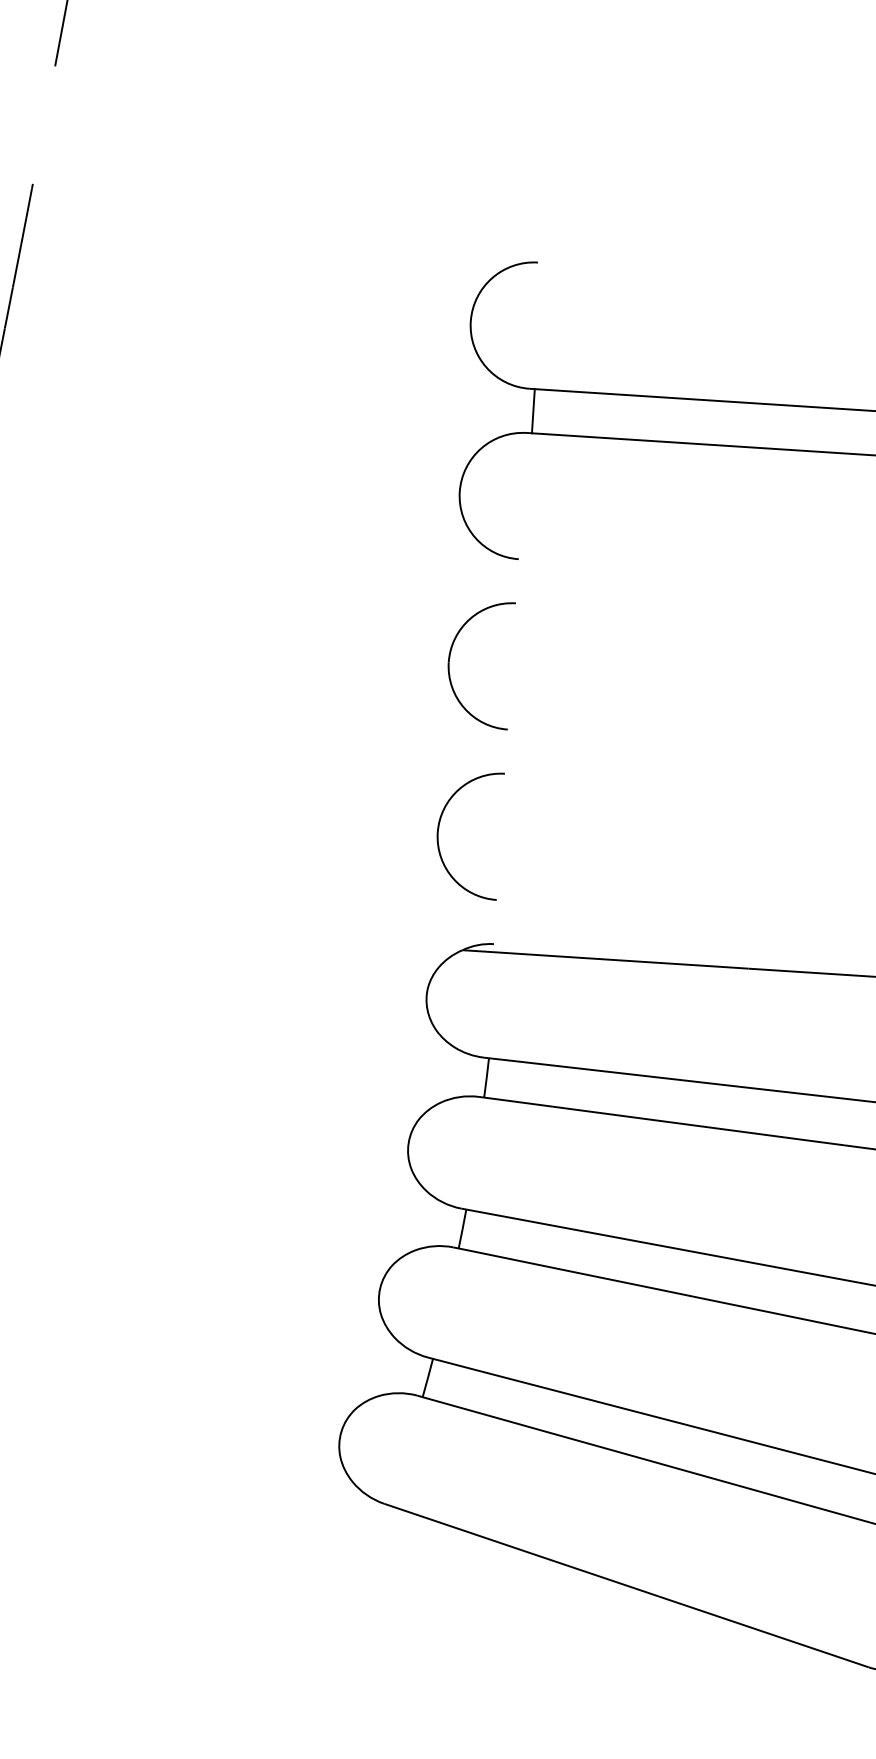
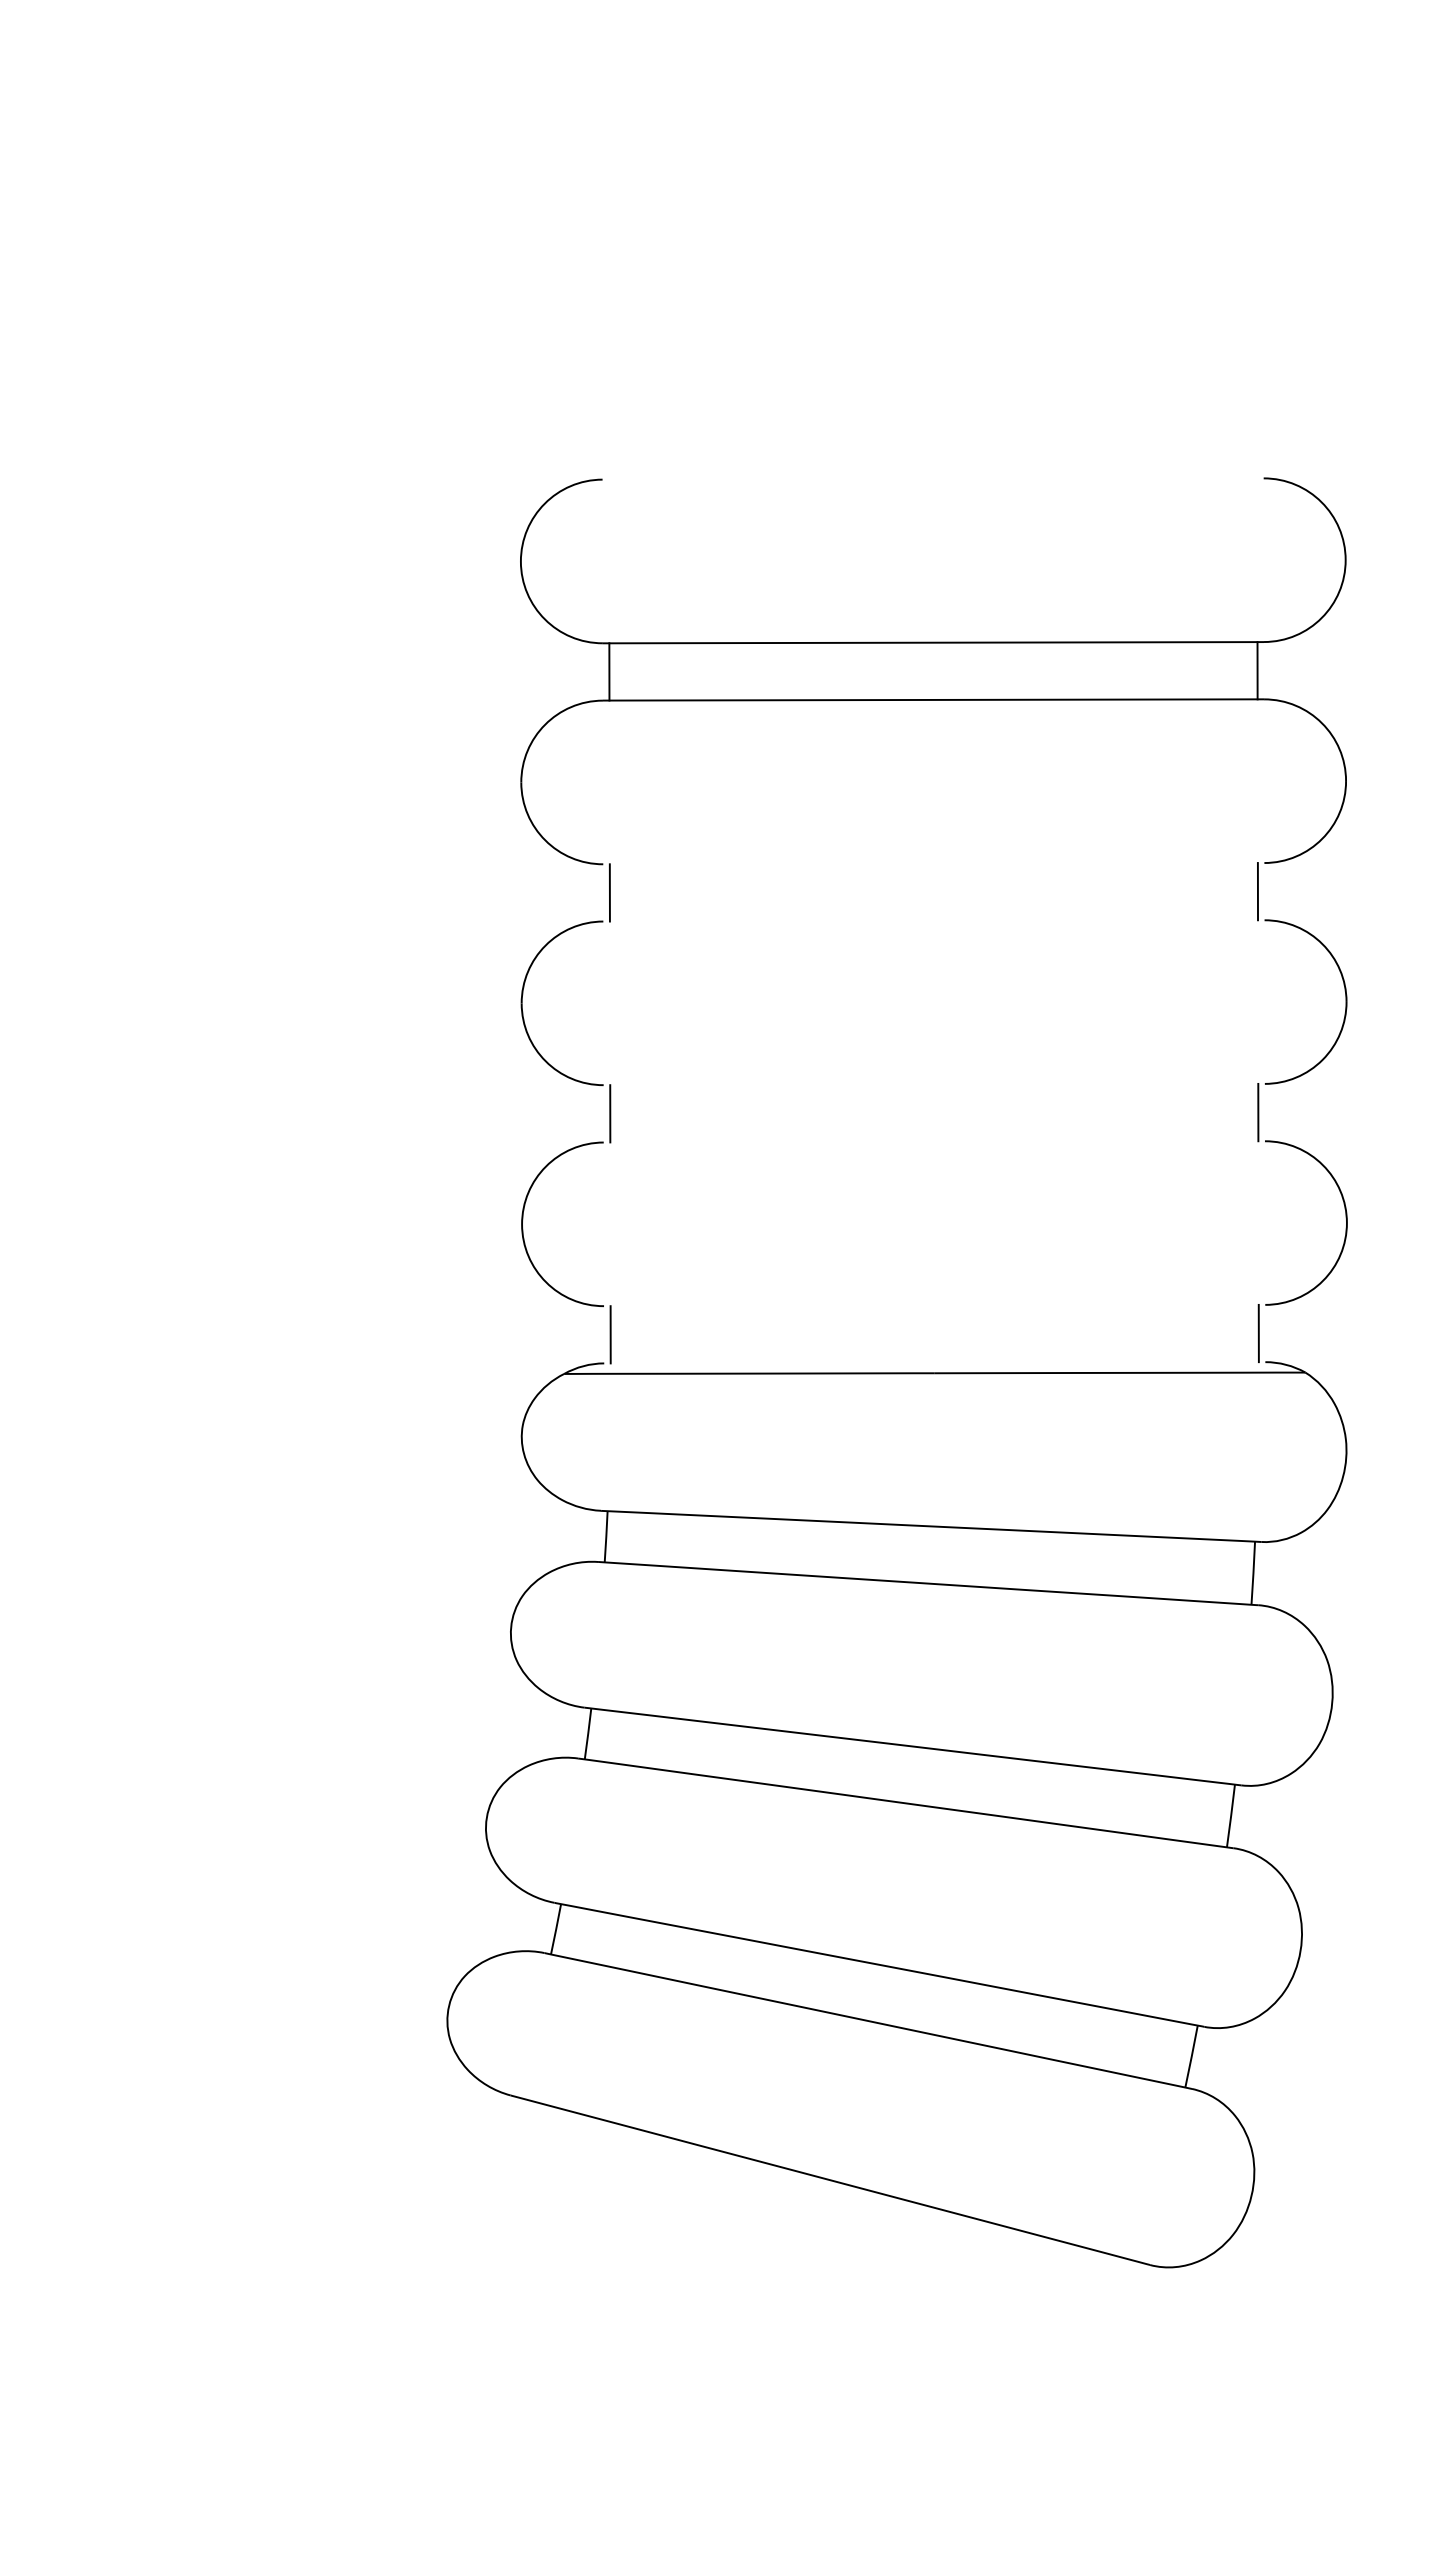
line: (522, 581) -> (609, 892), added
line: (511, 751) -> (610, 1113), added
line: (500, 922) -> (610, 1334), added

